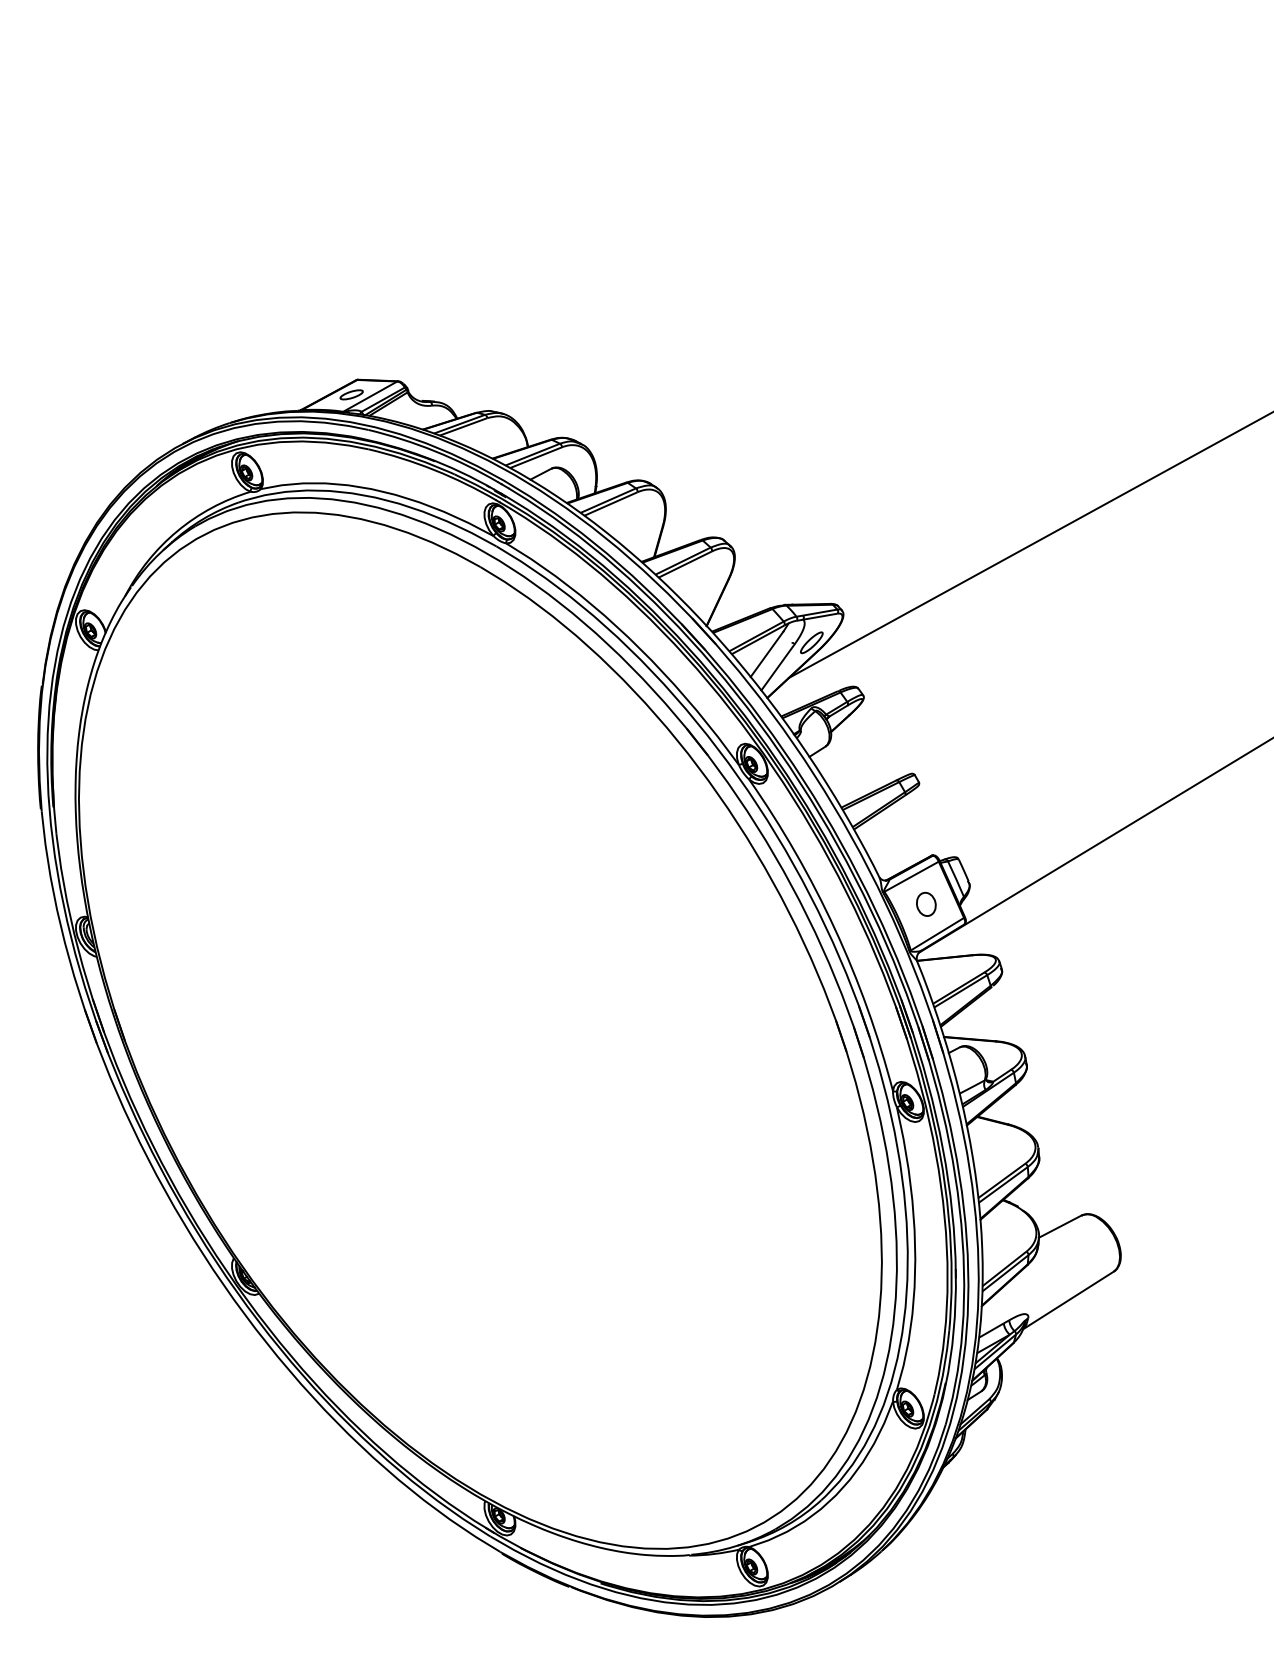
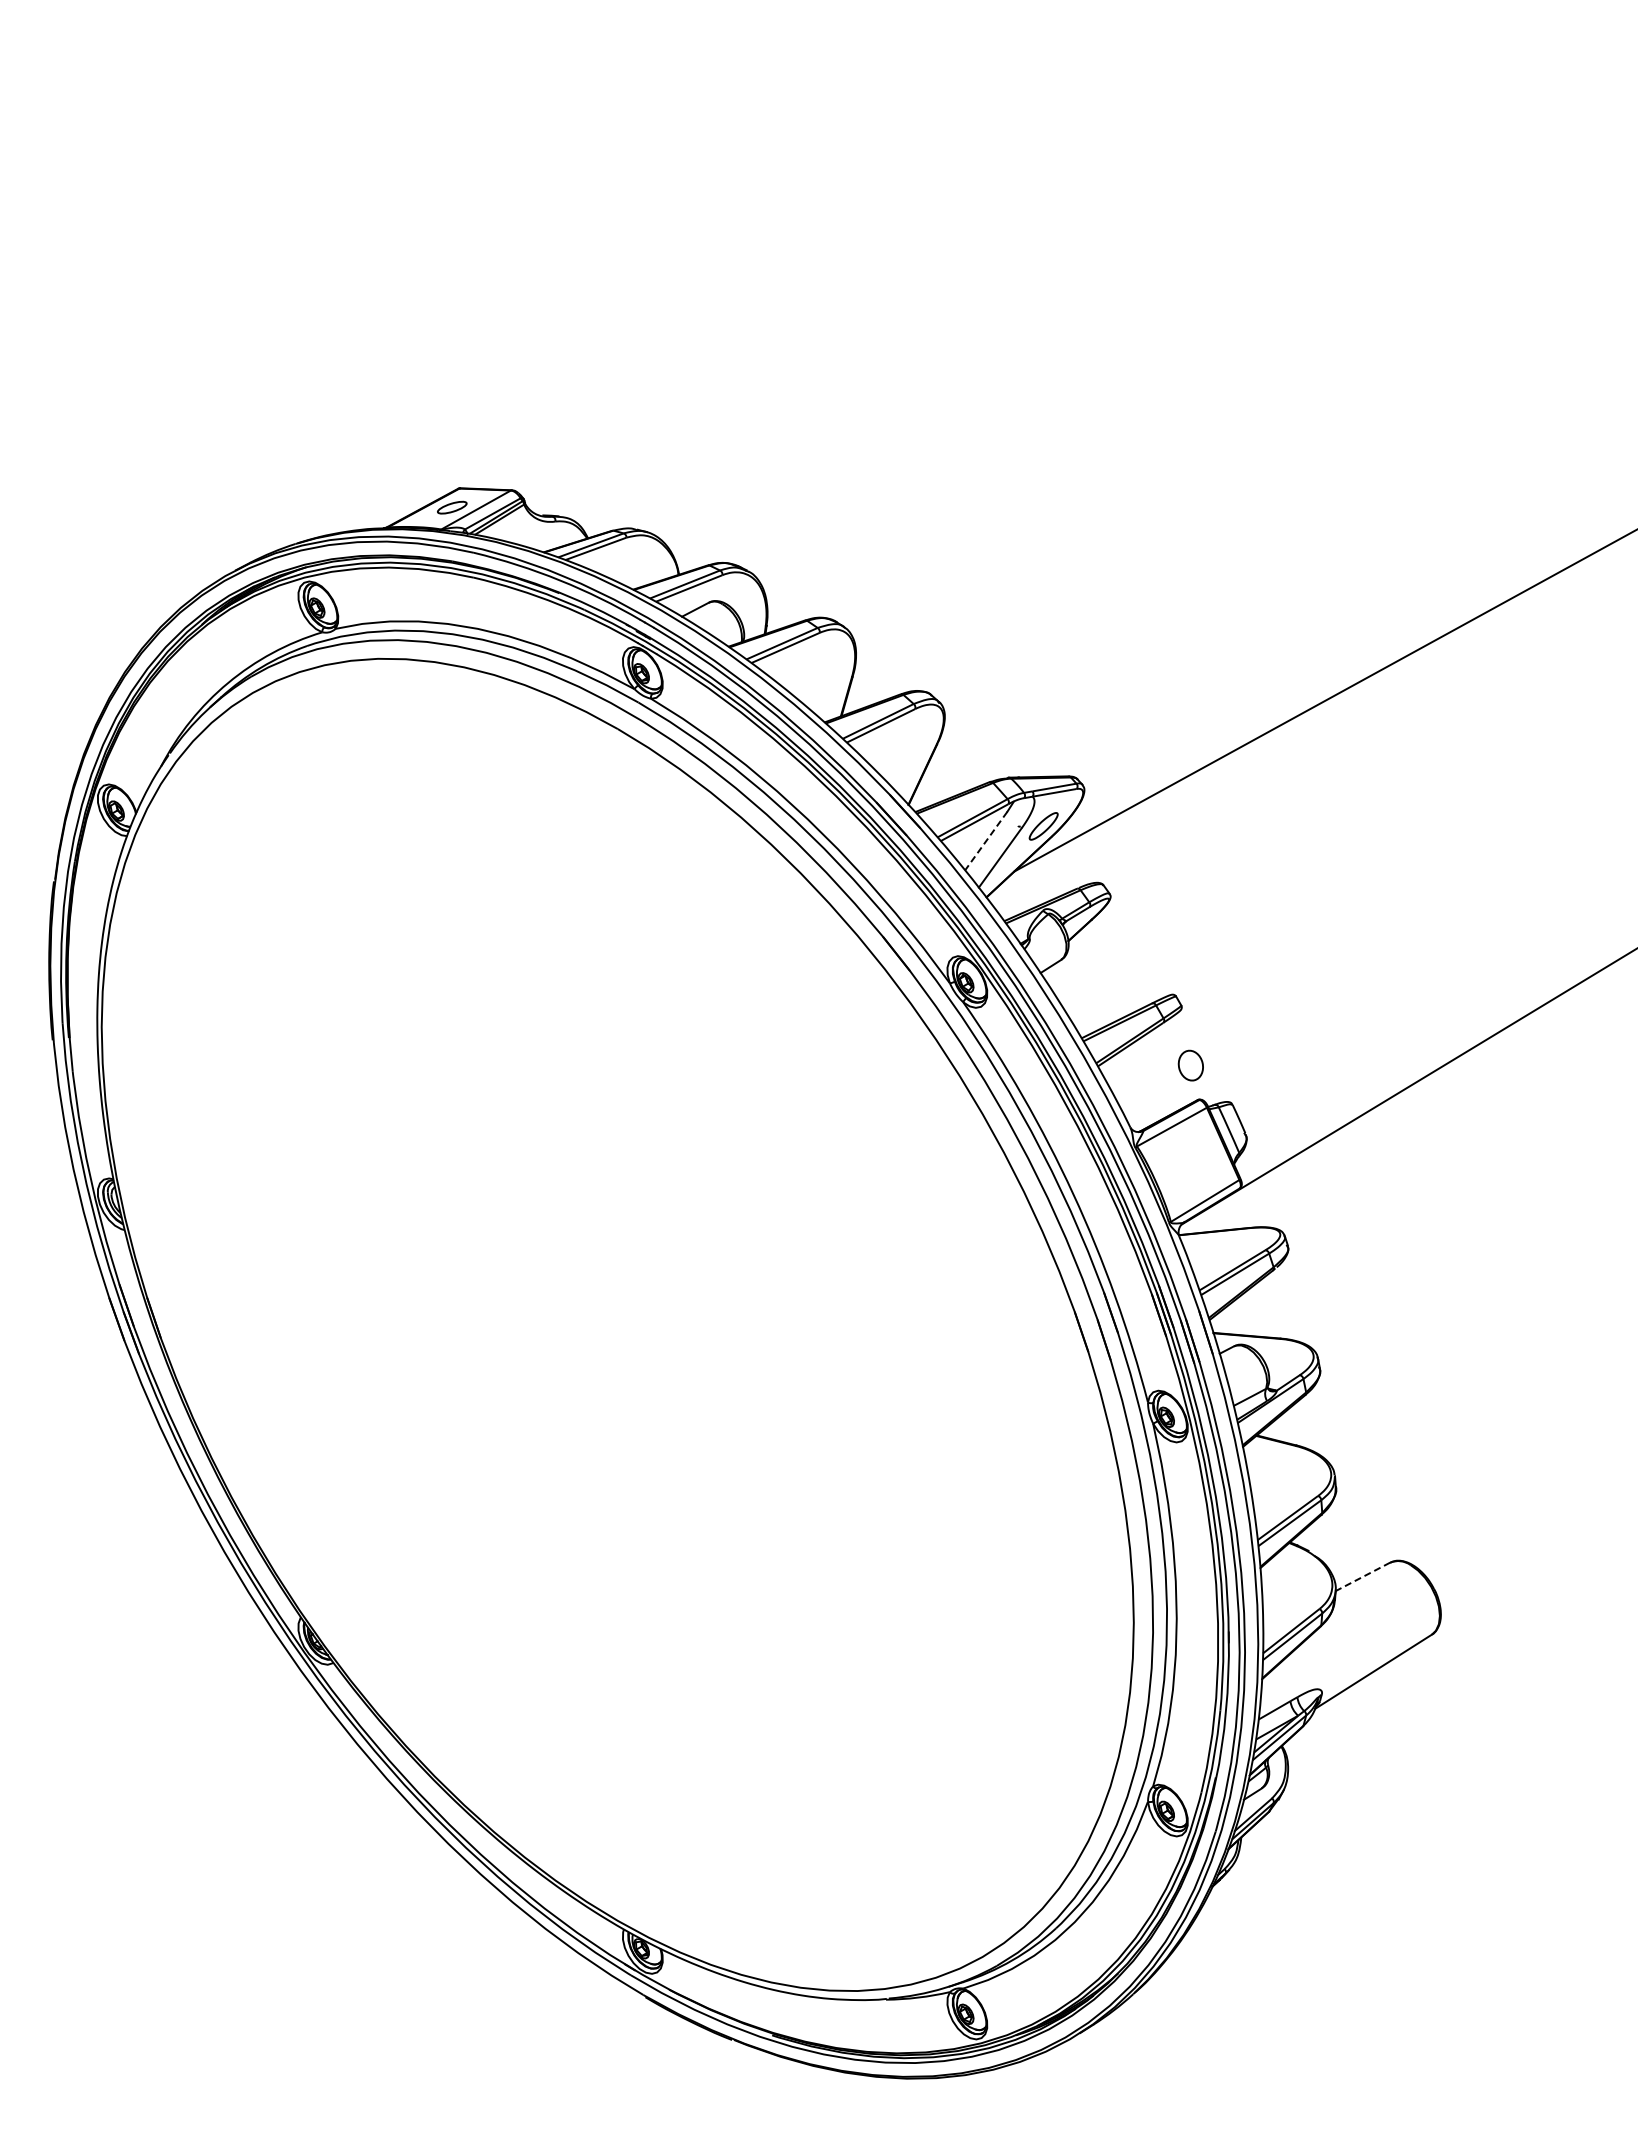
line: (766, 654) -> (985, 841), solid -> dashed
part: (926, 904) -> (1190, 1065), moved
line: (1059, 1226) -> (1362, 1576), solid -> dashed

